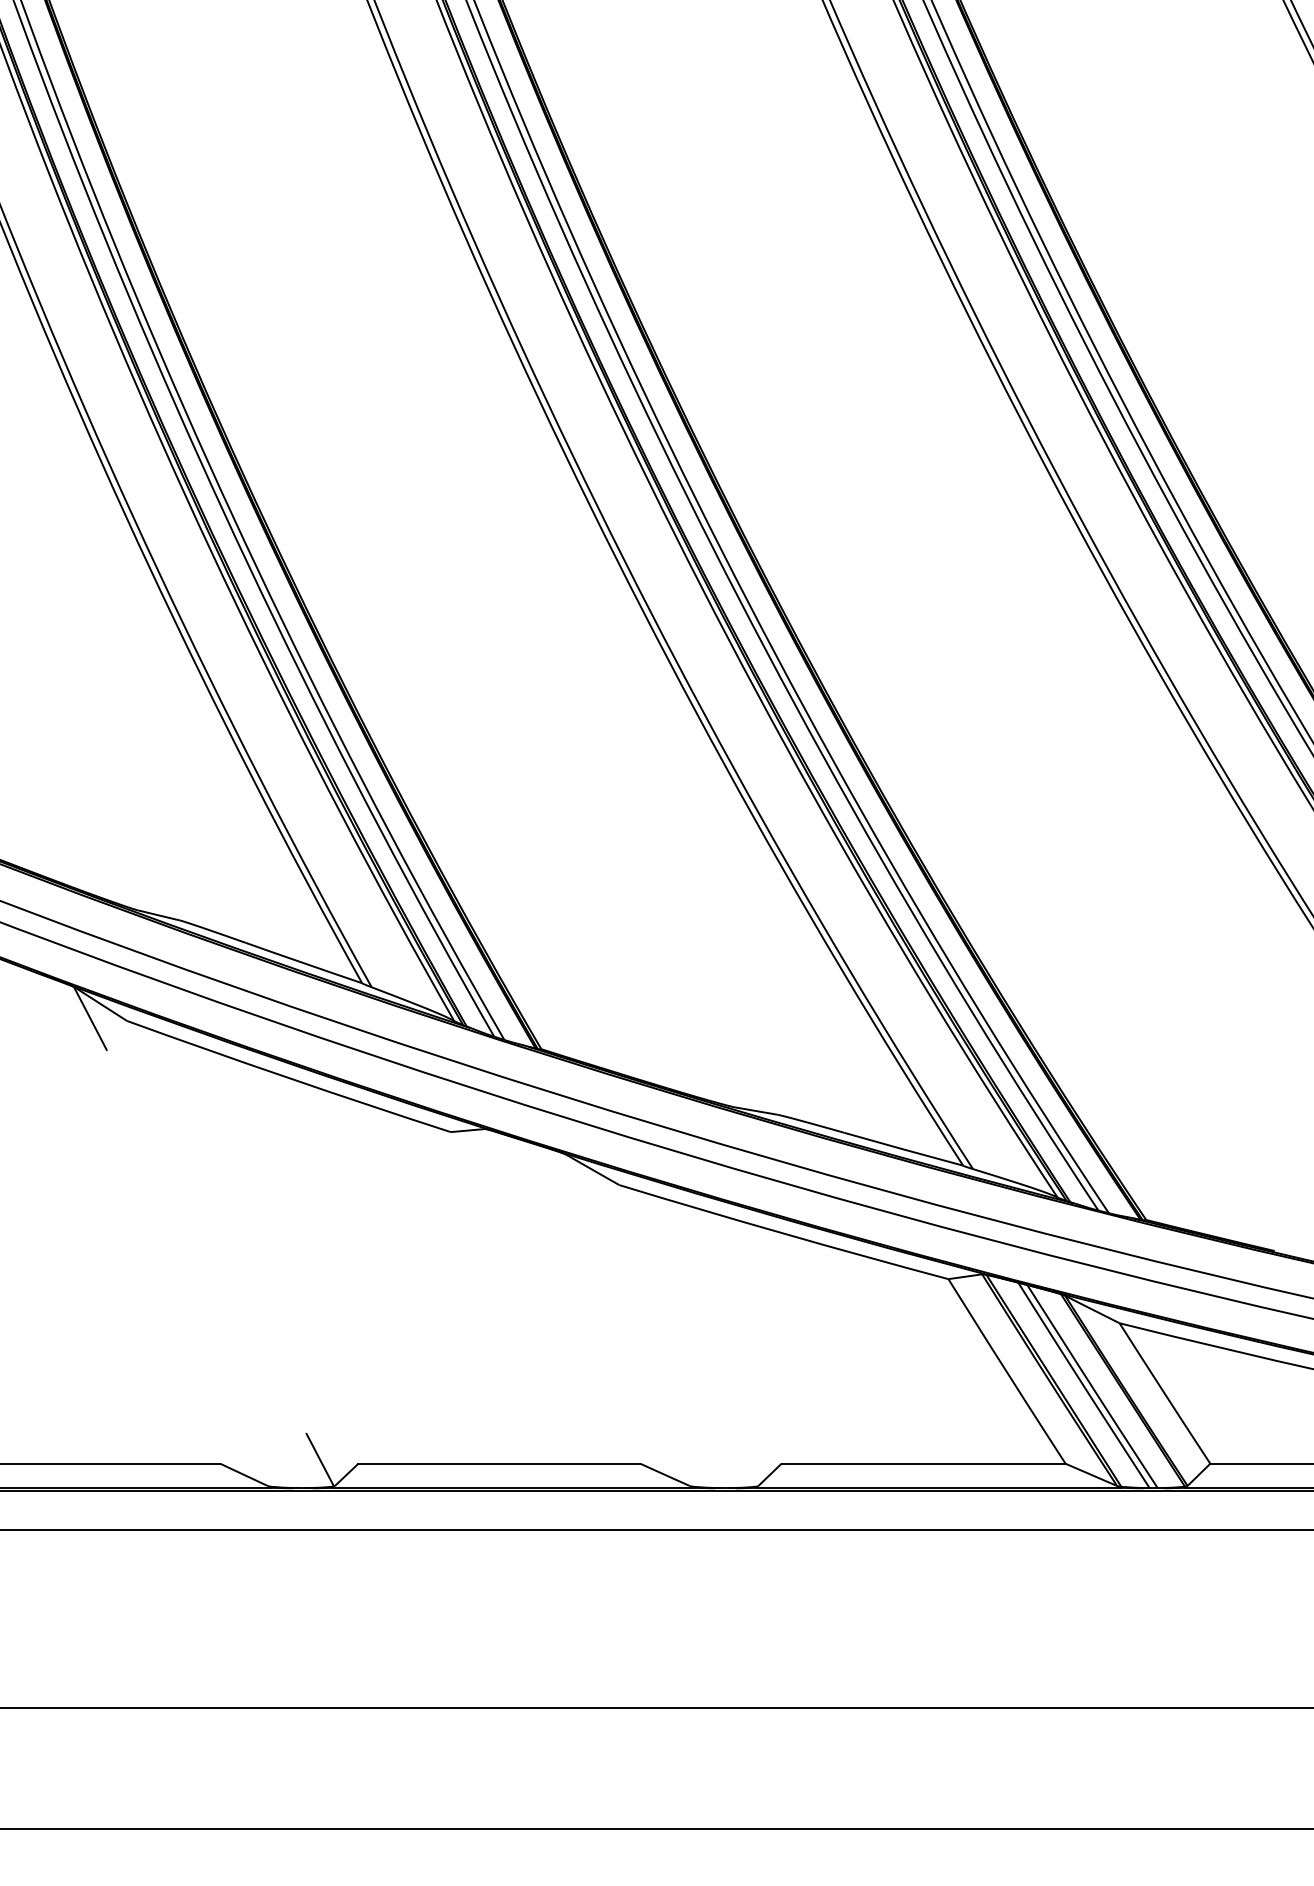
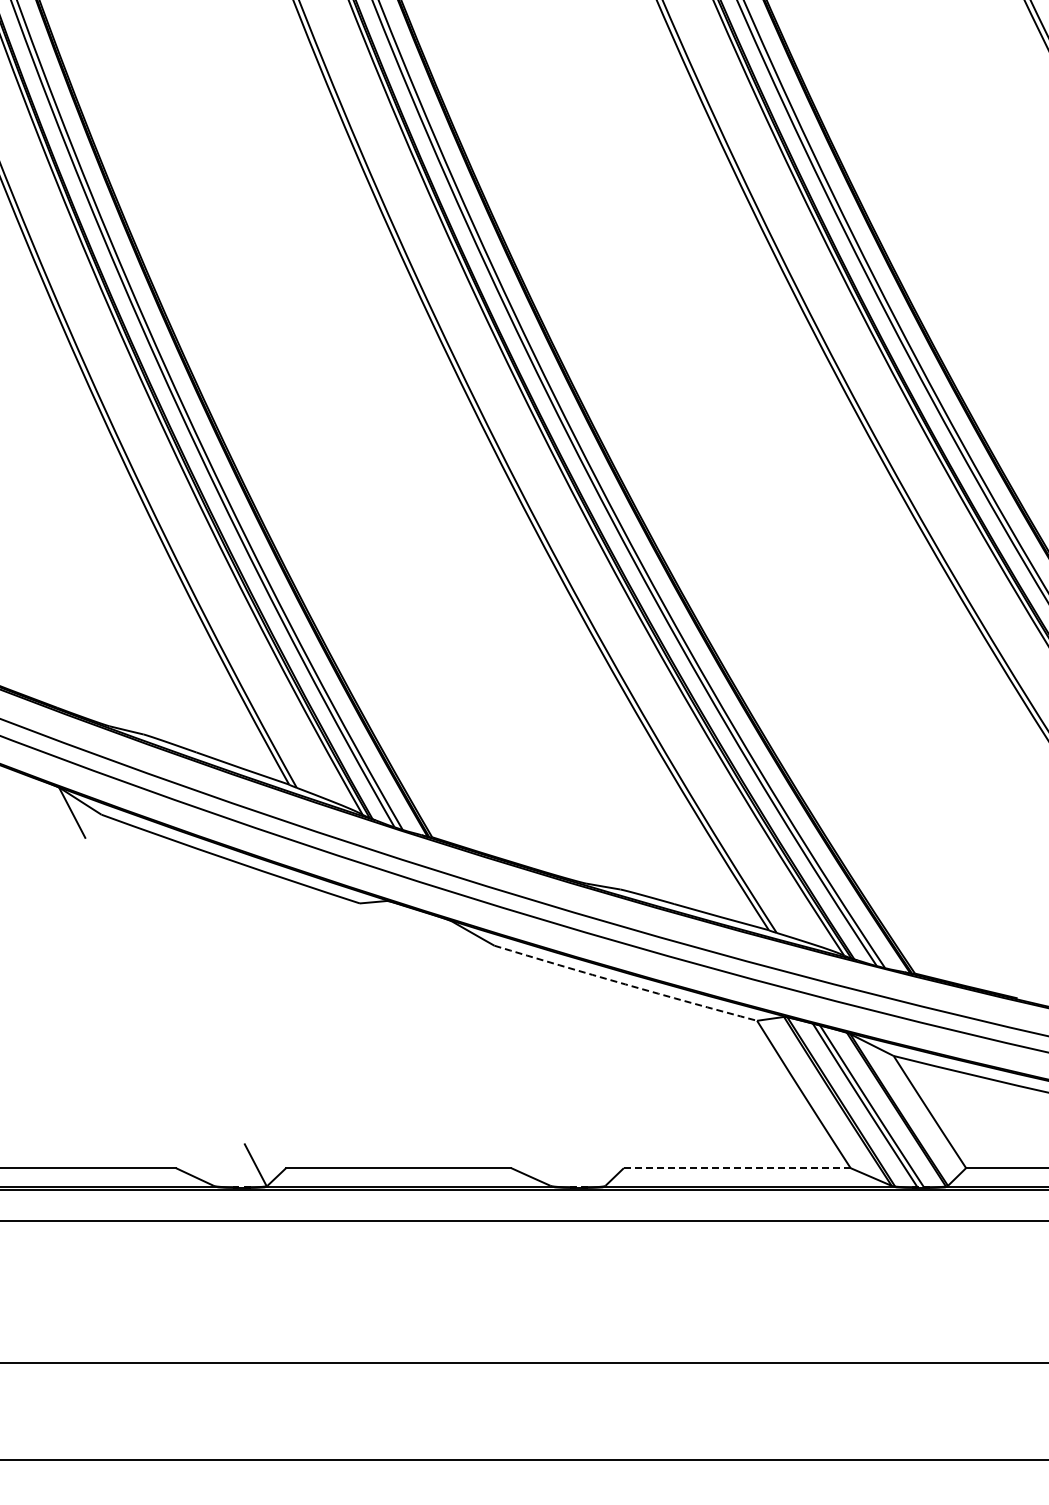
arc: (783, 1233) -> (625, 984), solid -> dashed
line: (923, 1464) -> (737, 1168), solid -> dashed

